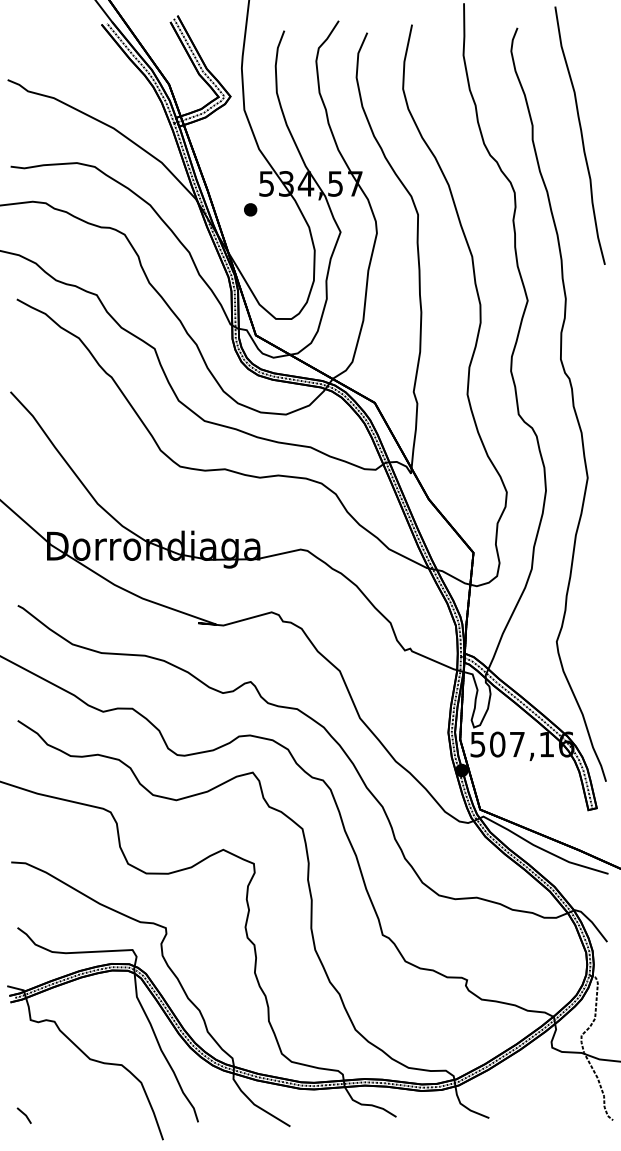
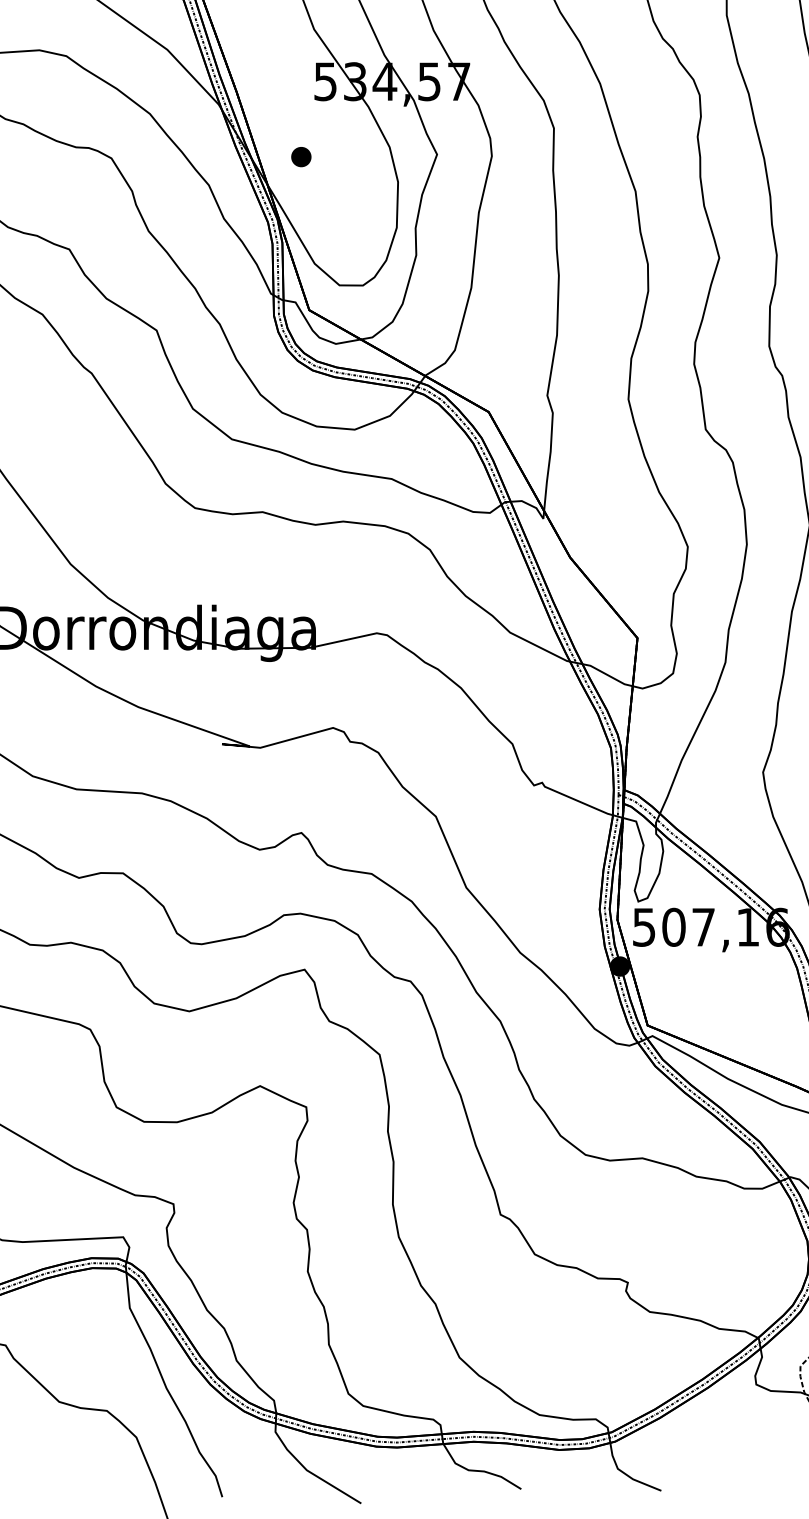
part: (250, 209) -> (301, 156), moved

